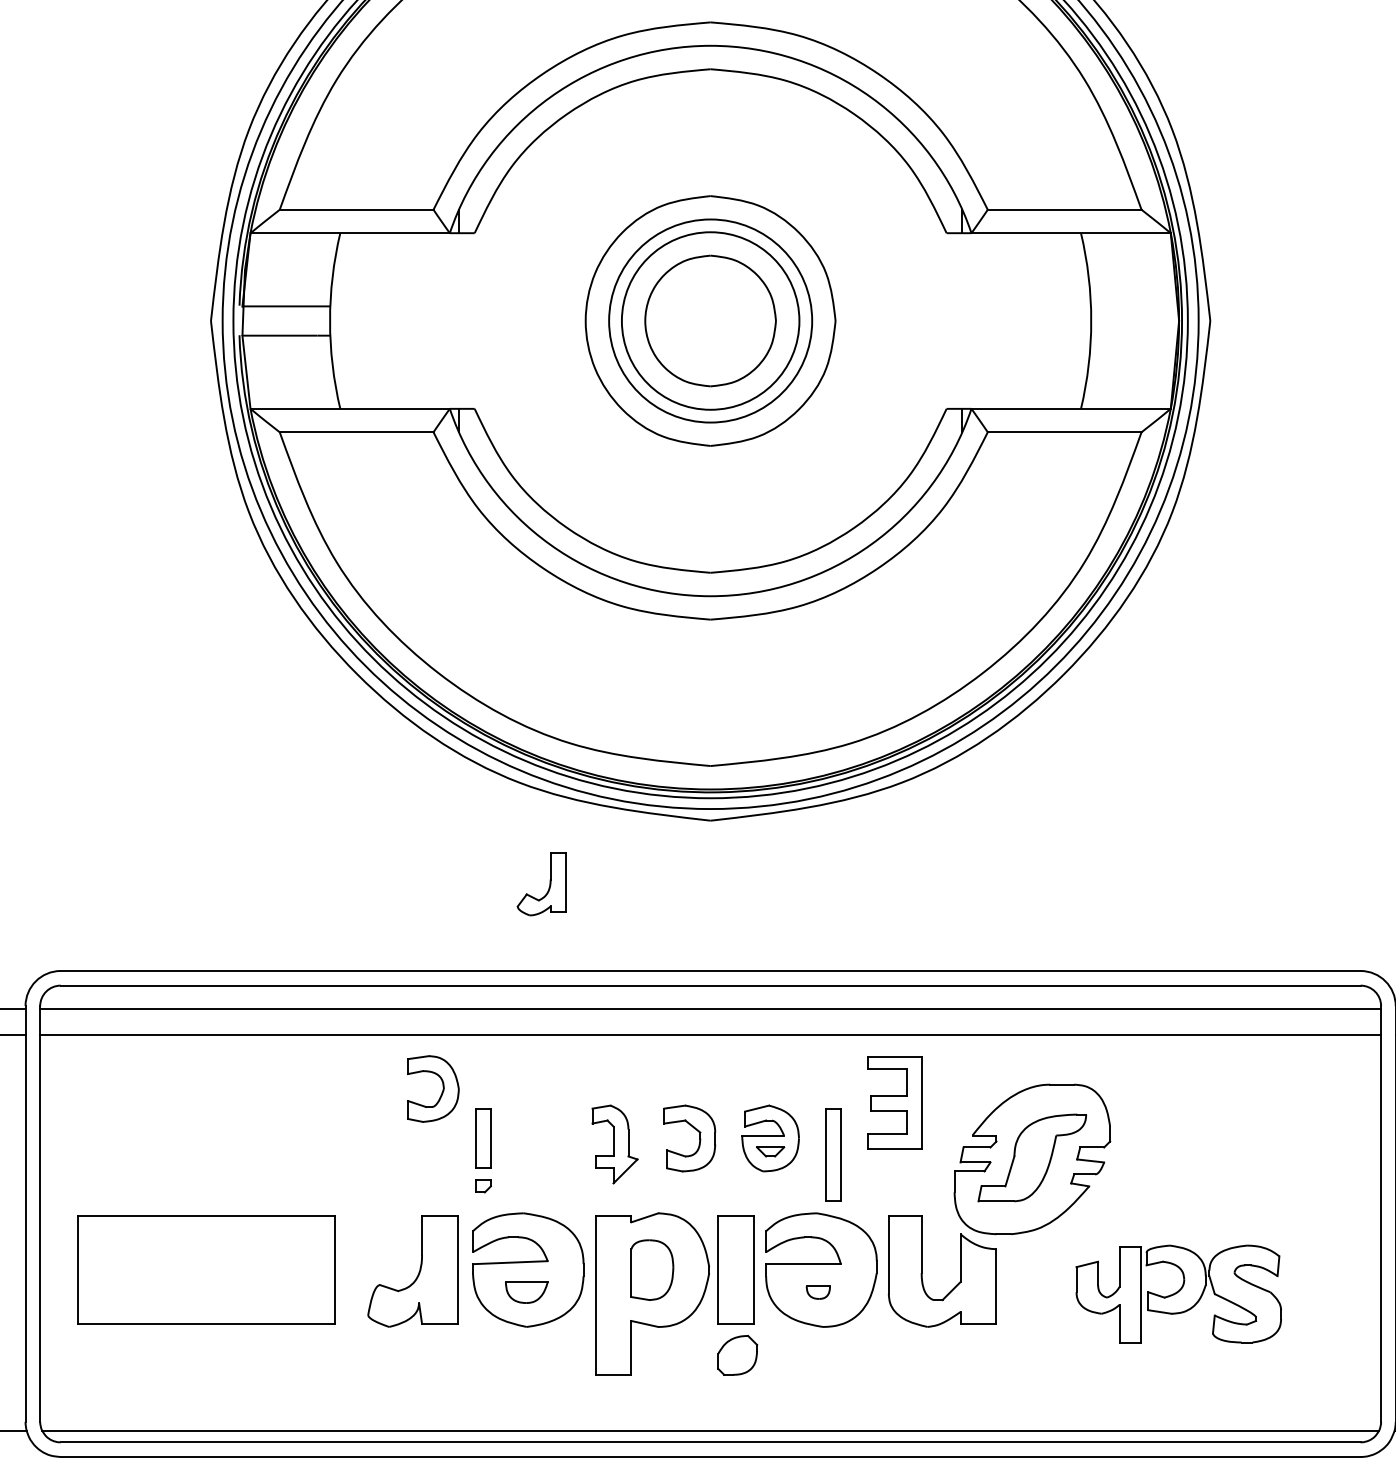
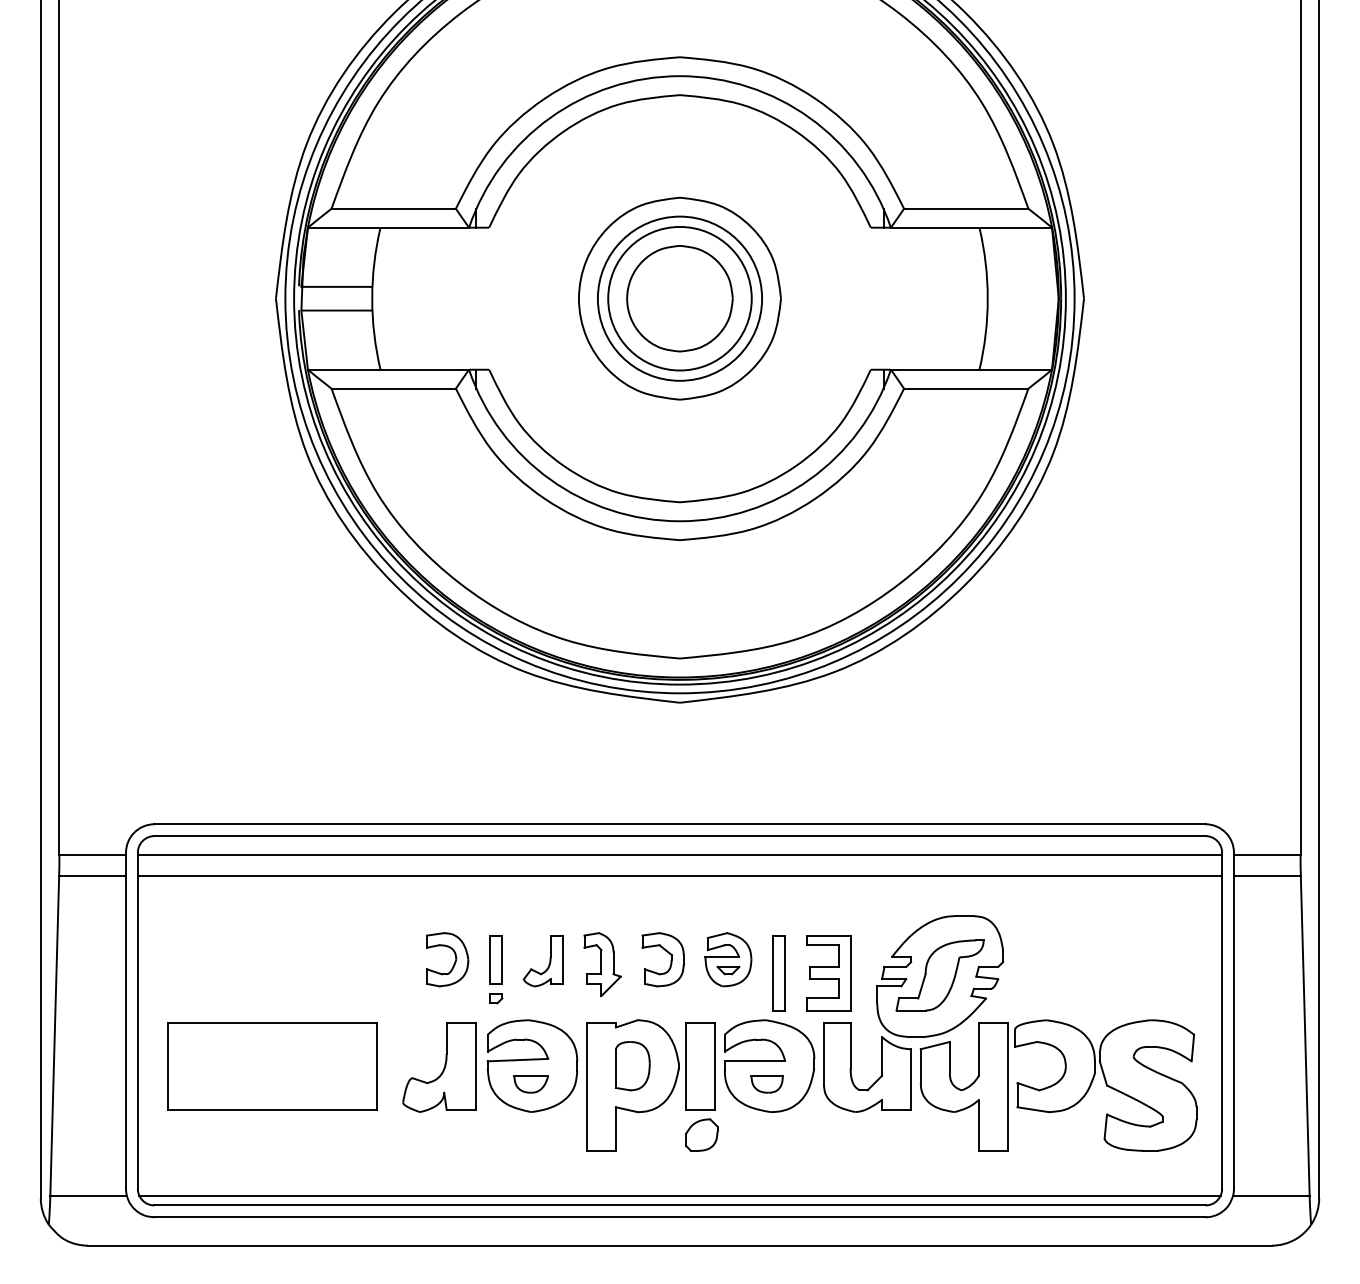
part: (541, 884) -> (543, 961), moved
part: (441, 1091) -> (454, 961), moved
part: (894, 1103) -> (828, 973), moved
part: (817, 1292) -> (766, 1084), size x1.67
part: (1178, 1294) -> (1058, 1085), size x1.67

